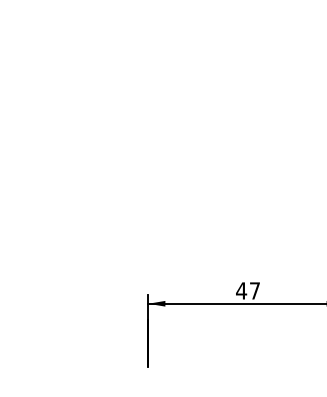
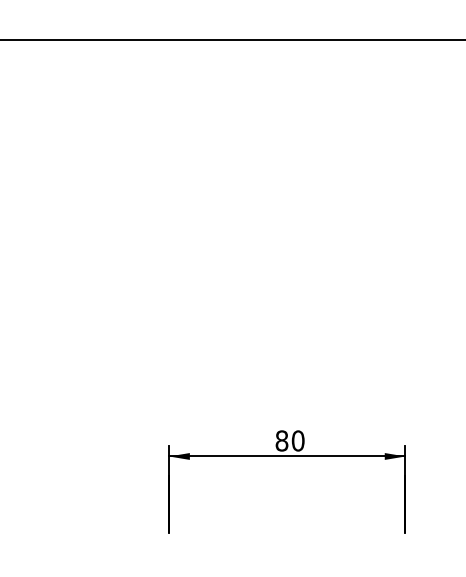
text: (247, 290) -> (289, 440), 47 -> 80

